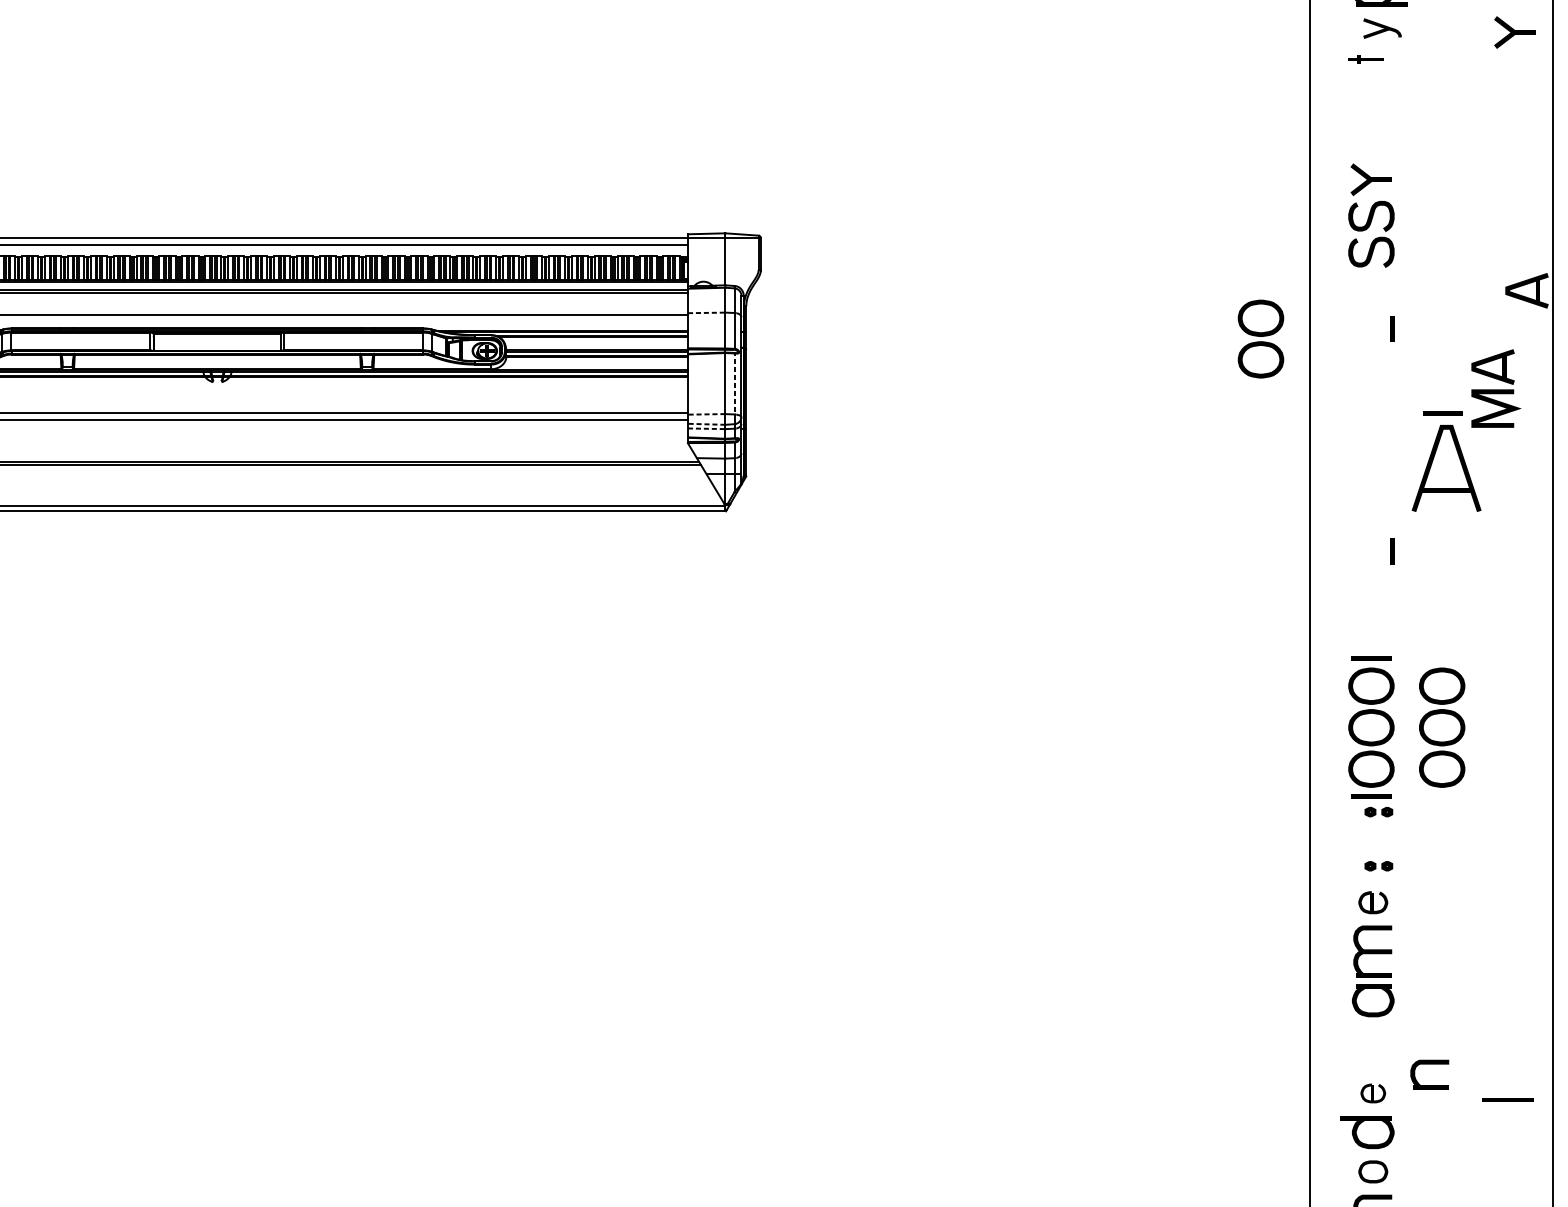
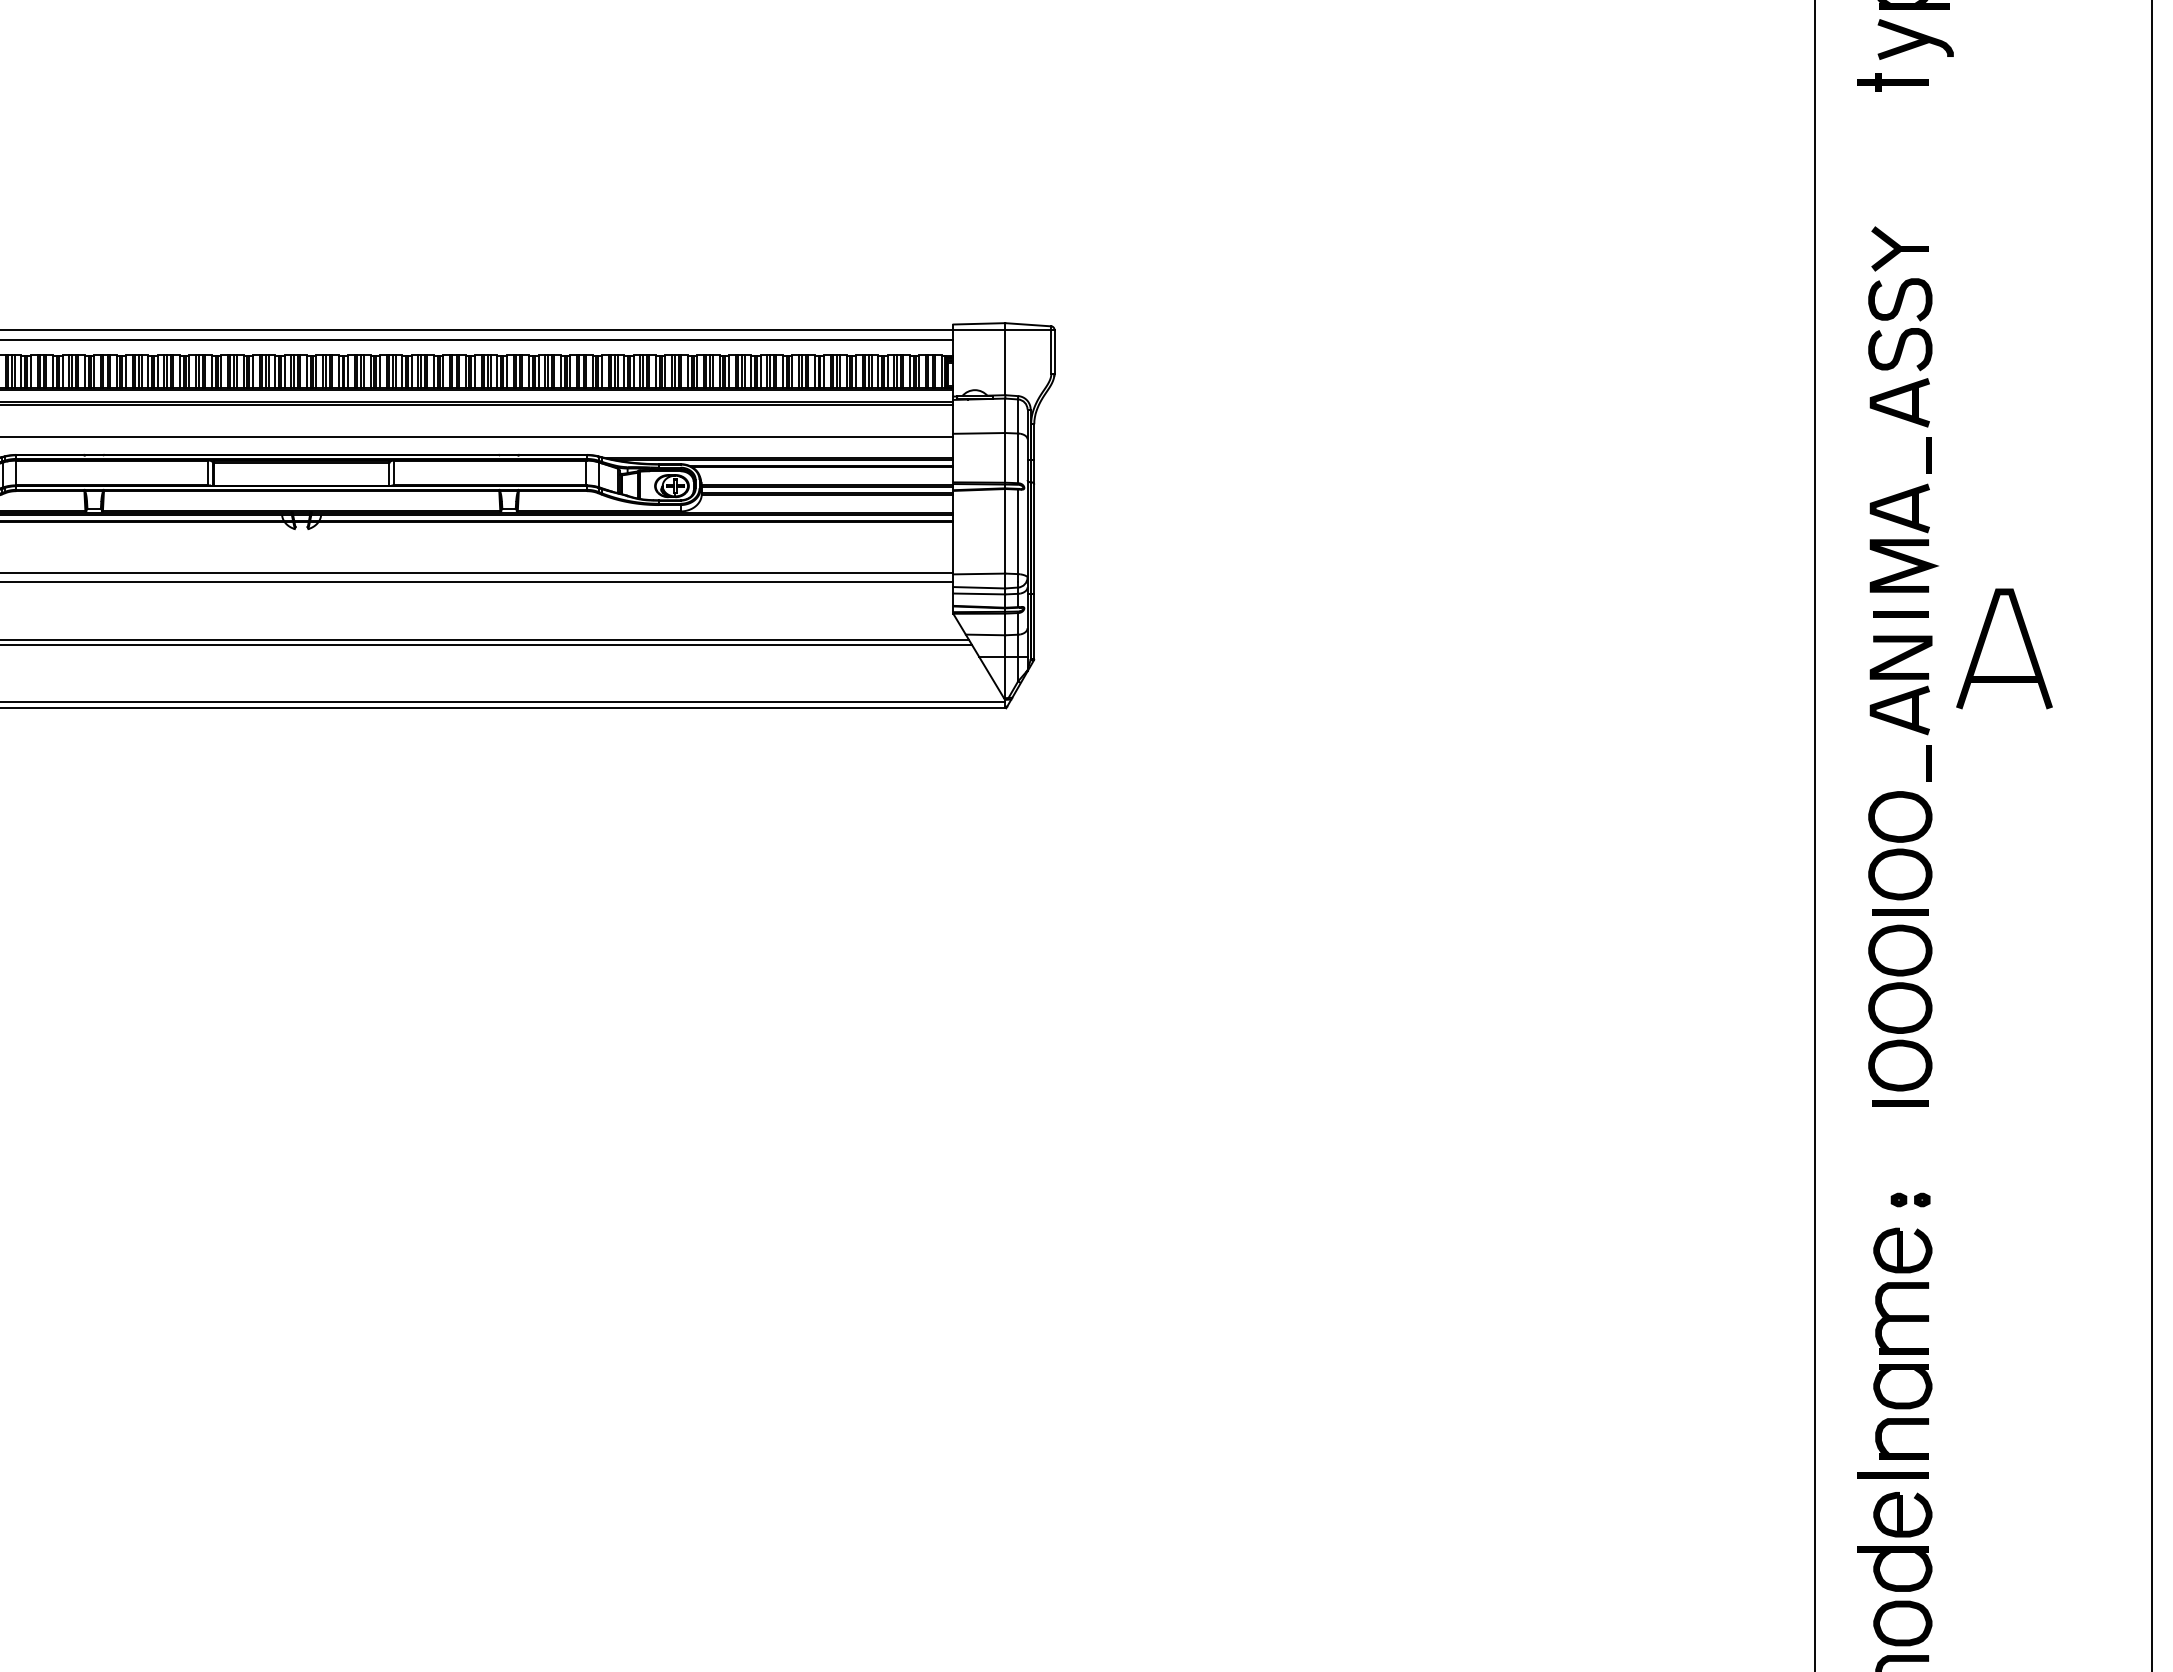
part: (1382, 28) -> (1915, 39), size x1.43
part: (1514, 32) -> (2098, 44), removed
part: (1365, 59) -> (1892, 82), size x1.43
part: (1526, 290) -> (1899, 402), moved
line: (706, 312) -> (979, 433), dashed -> solid
part: (1261, 338) -> (1900, 845), moved
line: (734, 386) -> (1018, 535), dashed -> solid
part: (1495, 388) -> (1903, 537), moved
line: (706, 414) -> (979, 573), dashed -> solid
line: (1442, 414) -> (1900, 614), moved
line: (706, 424) -> (979, 587), dashed -> solid
line: (706, 428) -> (979, 593), dashed -> solid
part: (1371, 494) -> (1900, 685), added
part: (1442, 727) -> (1998, 1007), removed
part: (1378, 811) -> (1910, 1124), removed
part: (1372, 902) -> (1902, 1250), size x1.43
part: (1429, 1064) -> (1901, 1424), moved
part: (1372, 1093) -> (1902, 1514), size x1.67
line: (1507, 1099) -> (1892, 1475), moved
part: (1372, 1171) -> (1902, 1623), size x1.43

